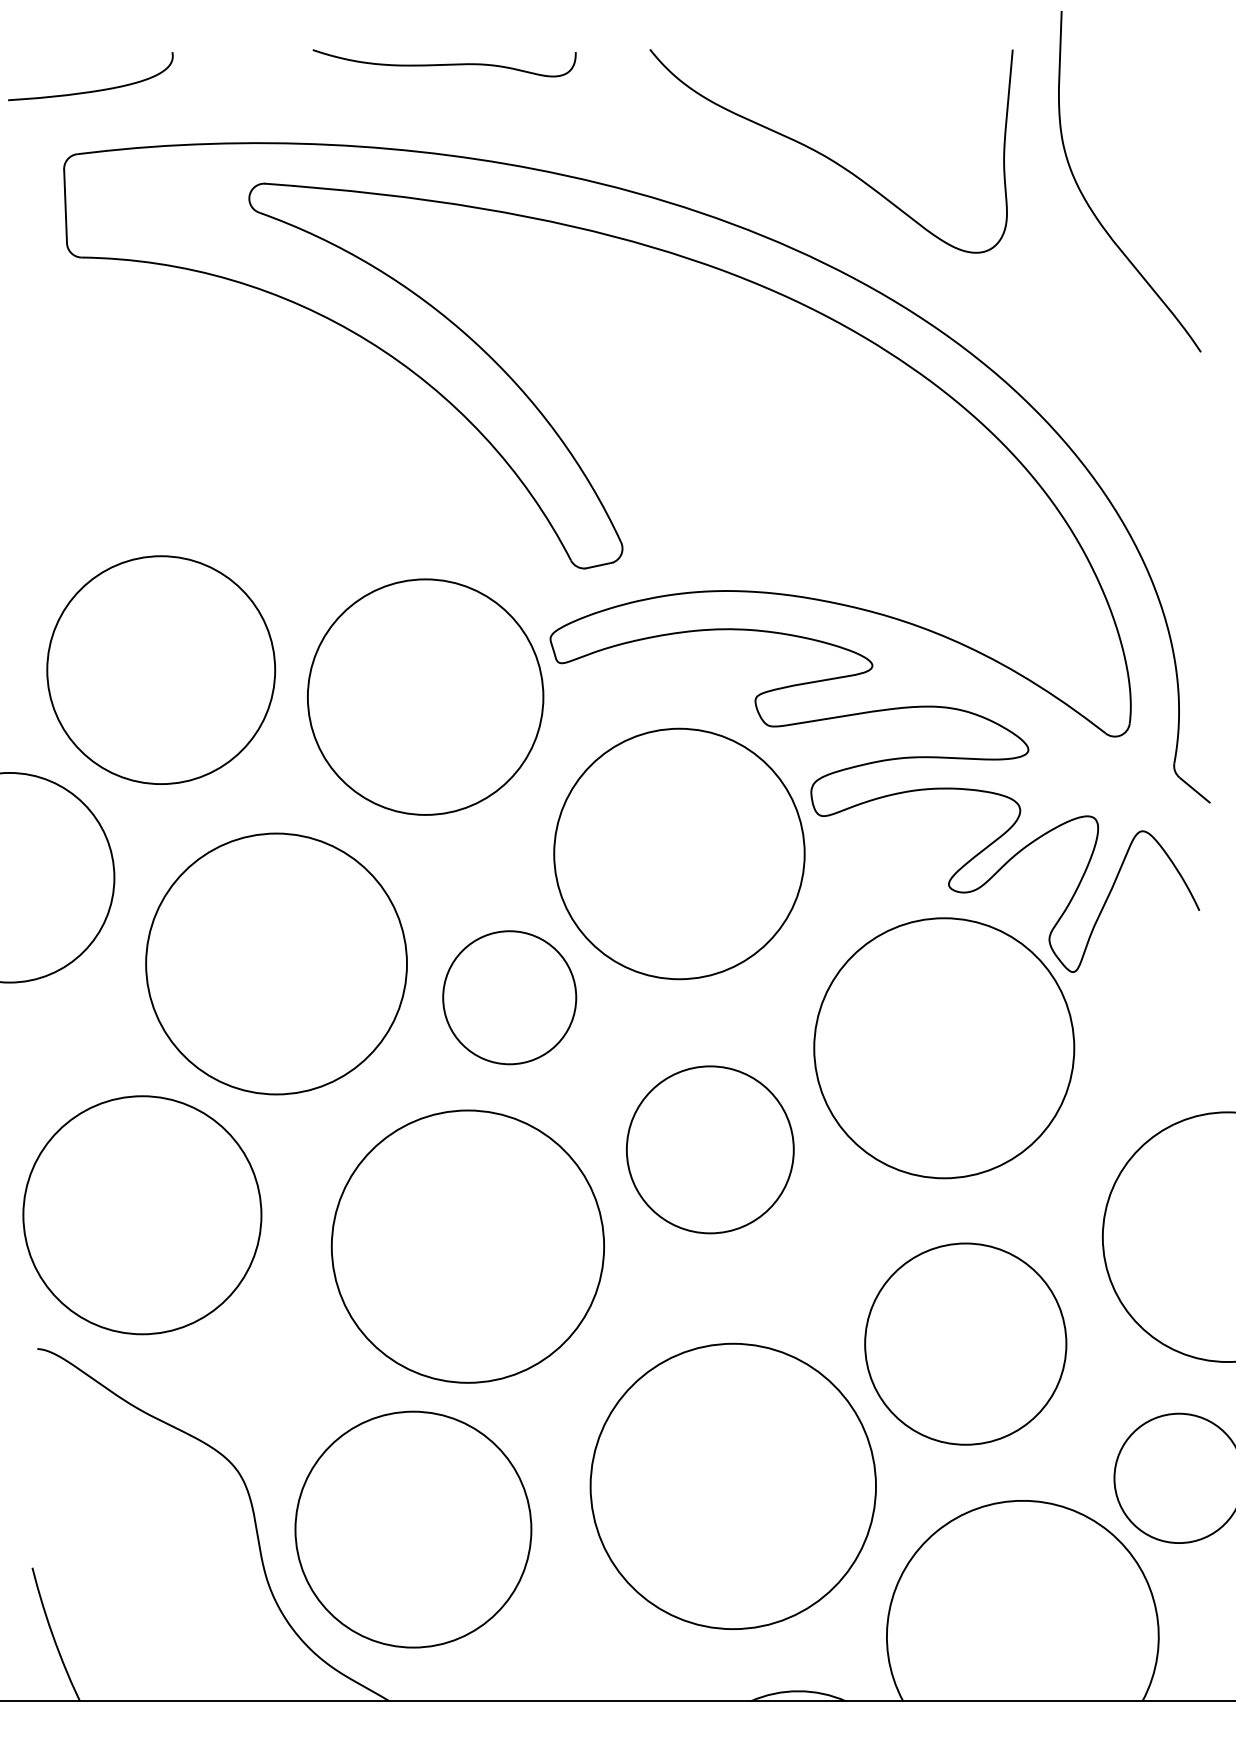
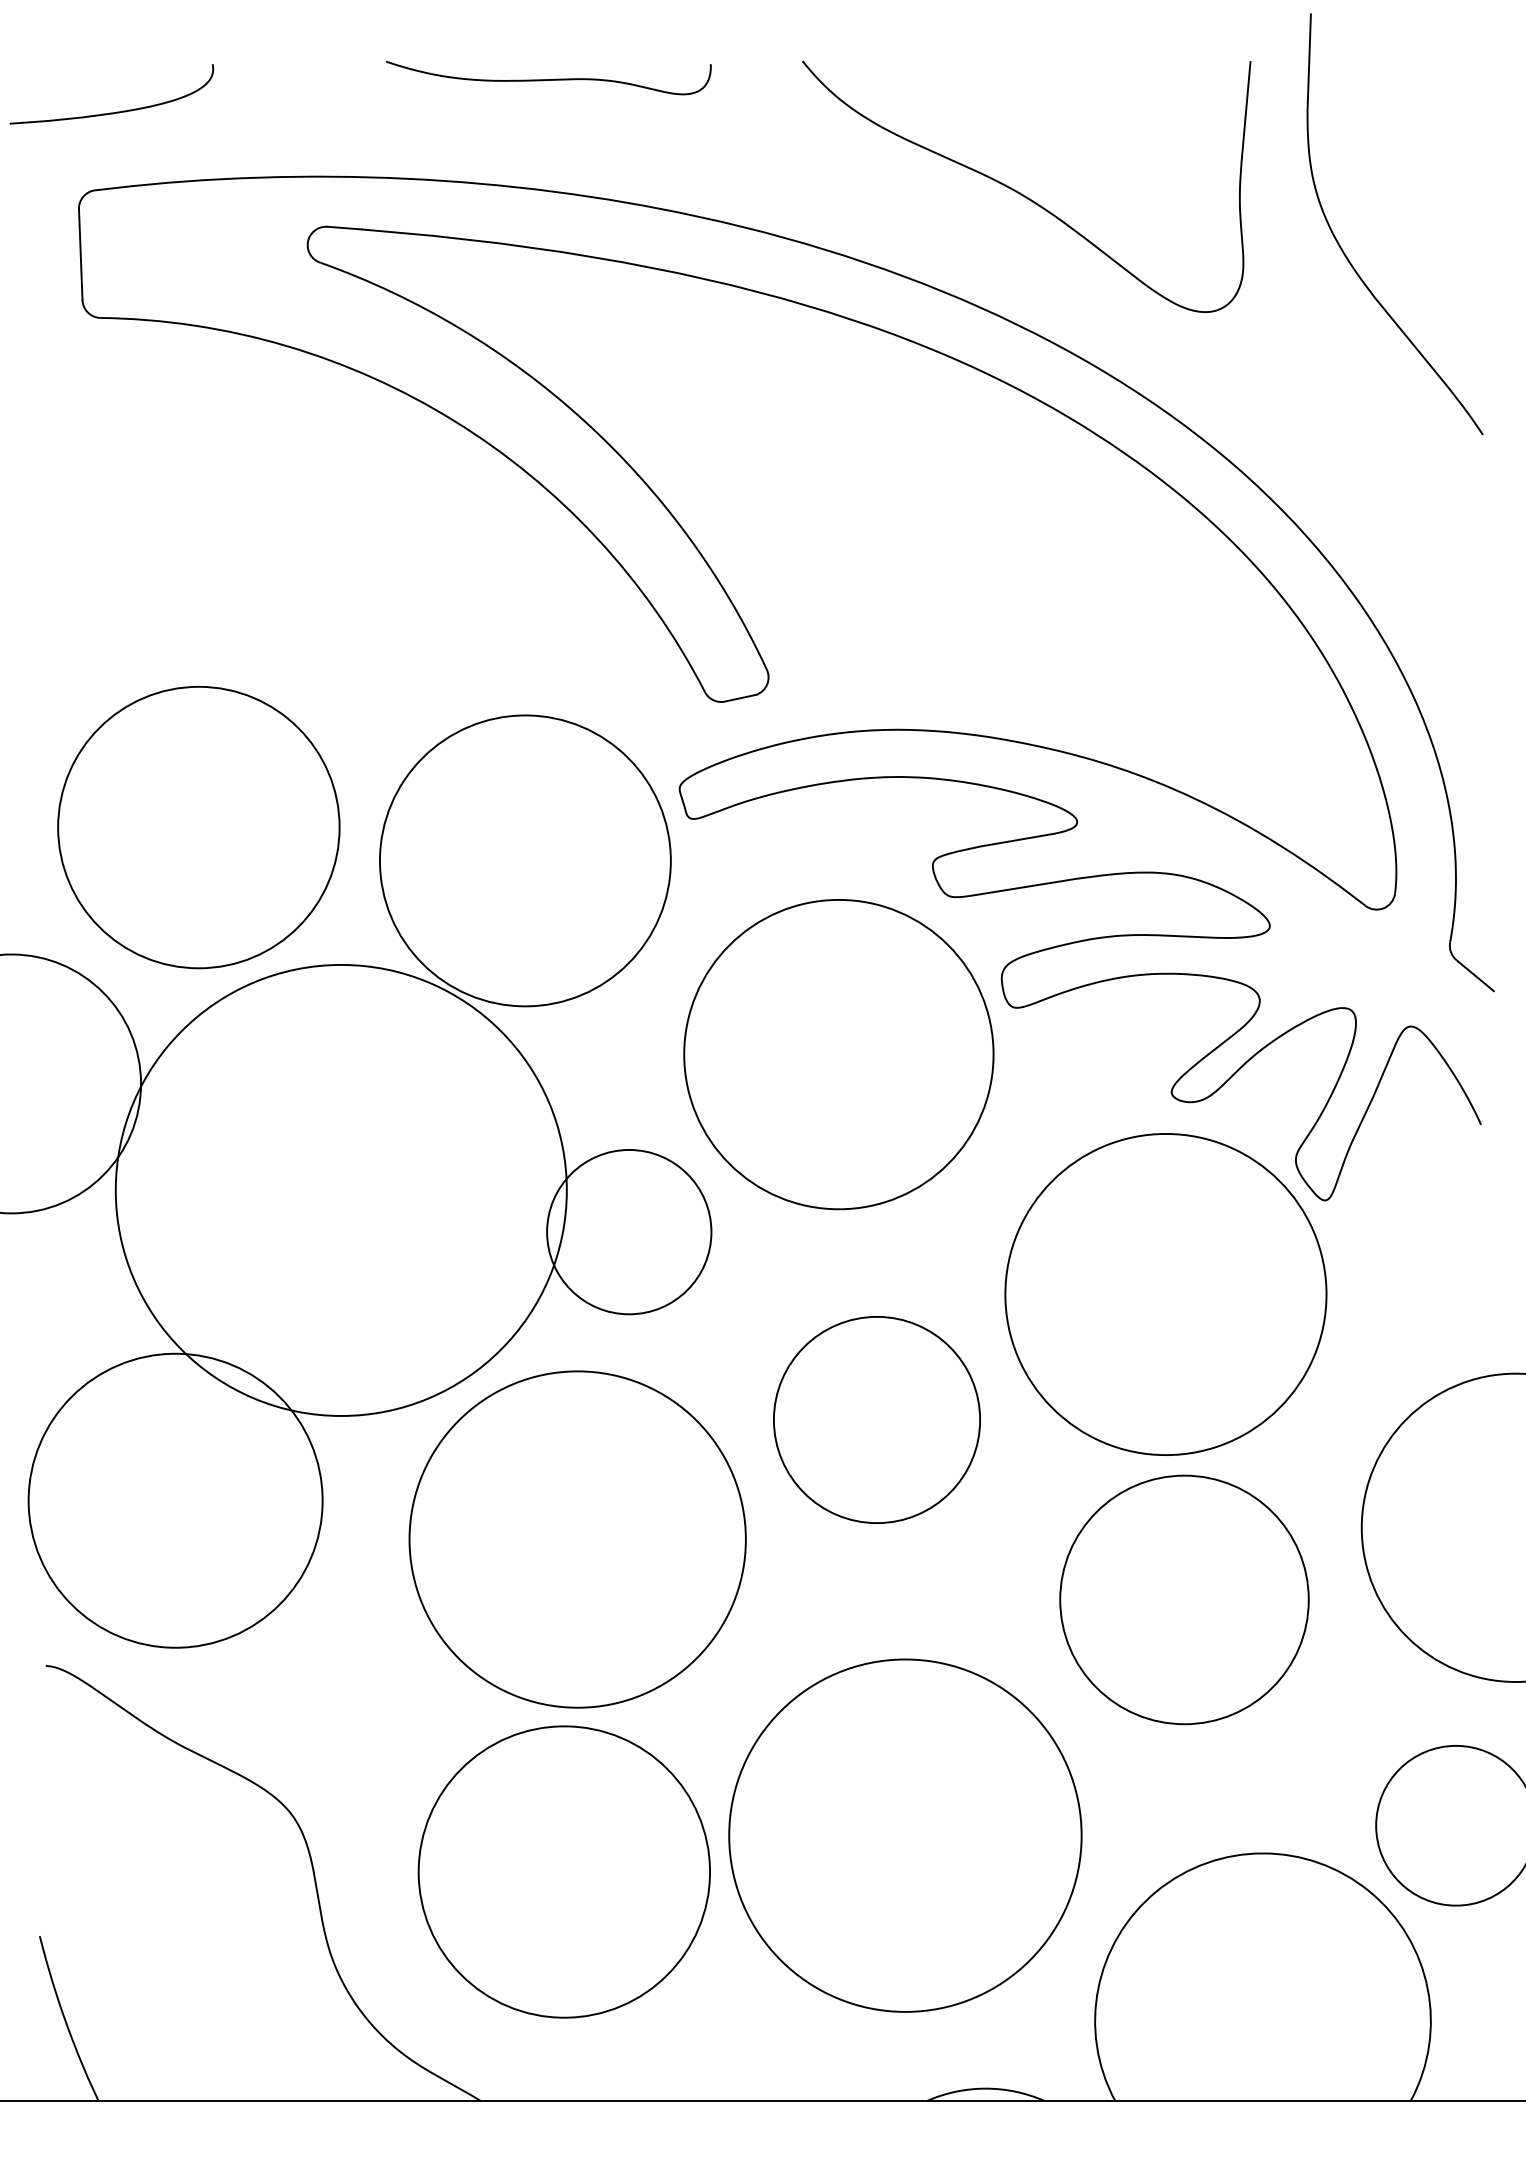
circle: (276, 964) -> (341, 1190), size x1.4
circle: (965, 1343) -> (1184, 1599), moved
circle: (412, 1529) -> (563, 1871), moved

